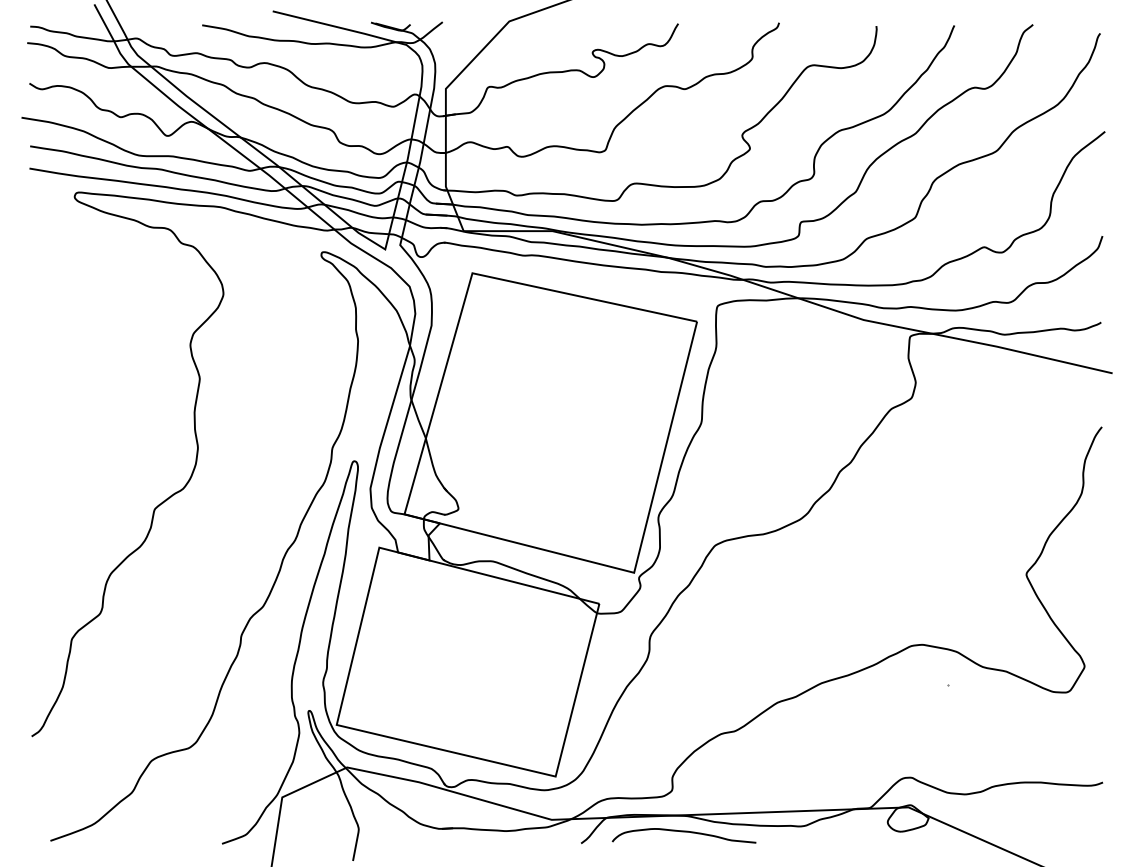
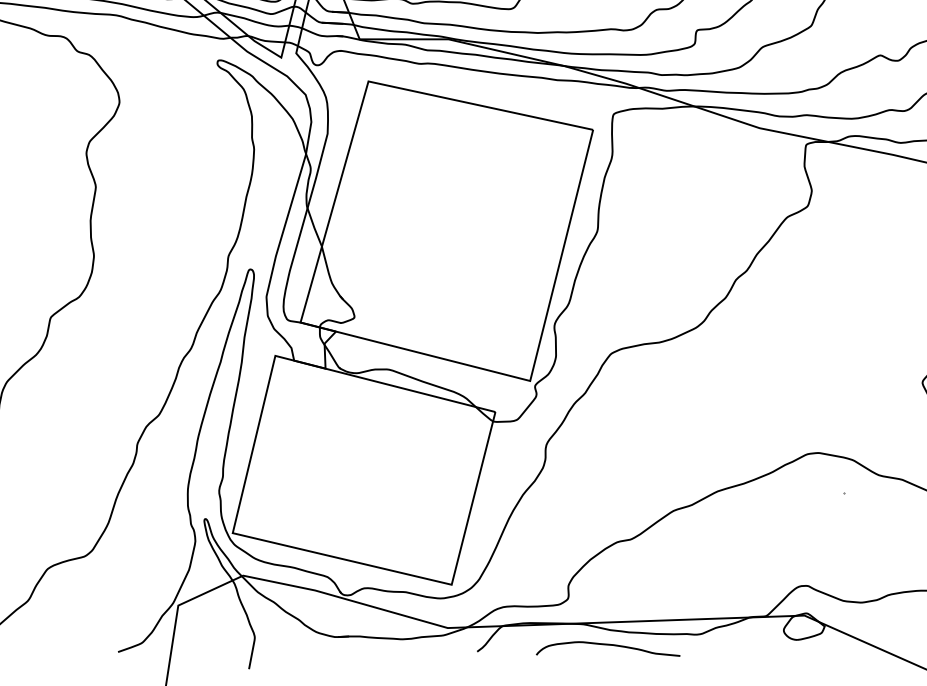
curve: (683, 832) -> (607, 645), moved

